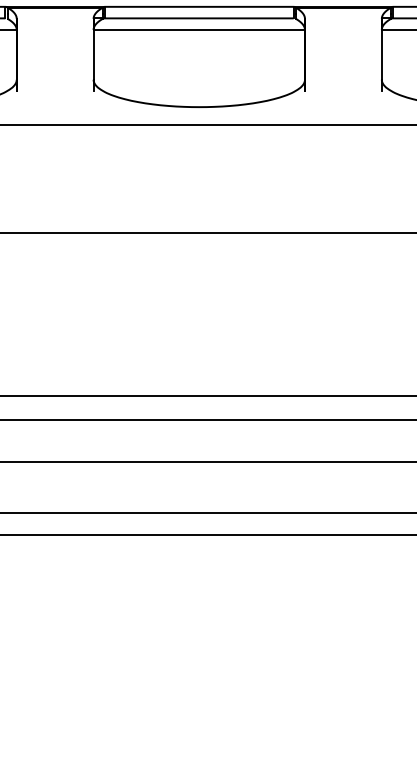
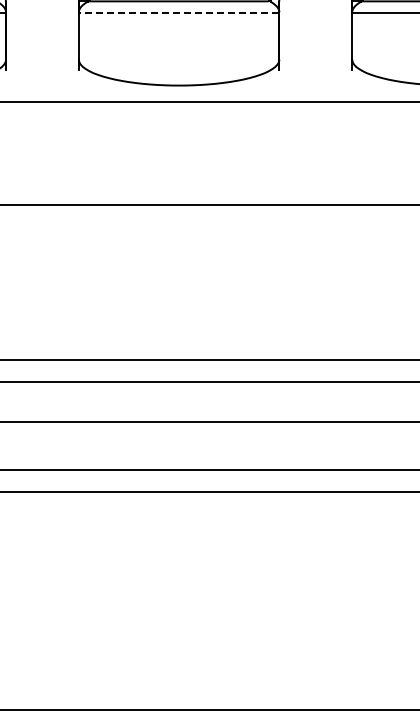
line: (198, 30) -> (178, 12), solid -> dashed

